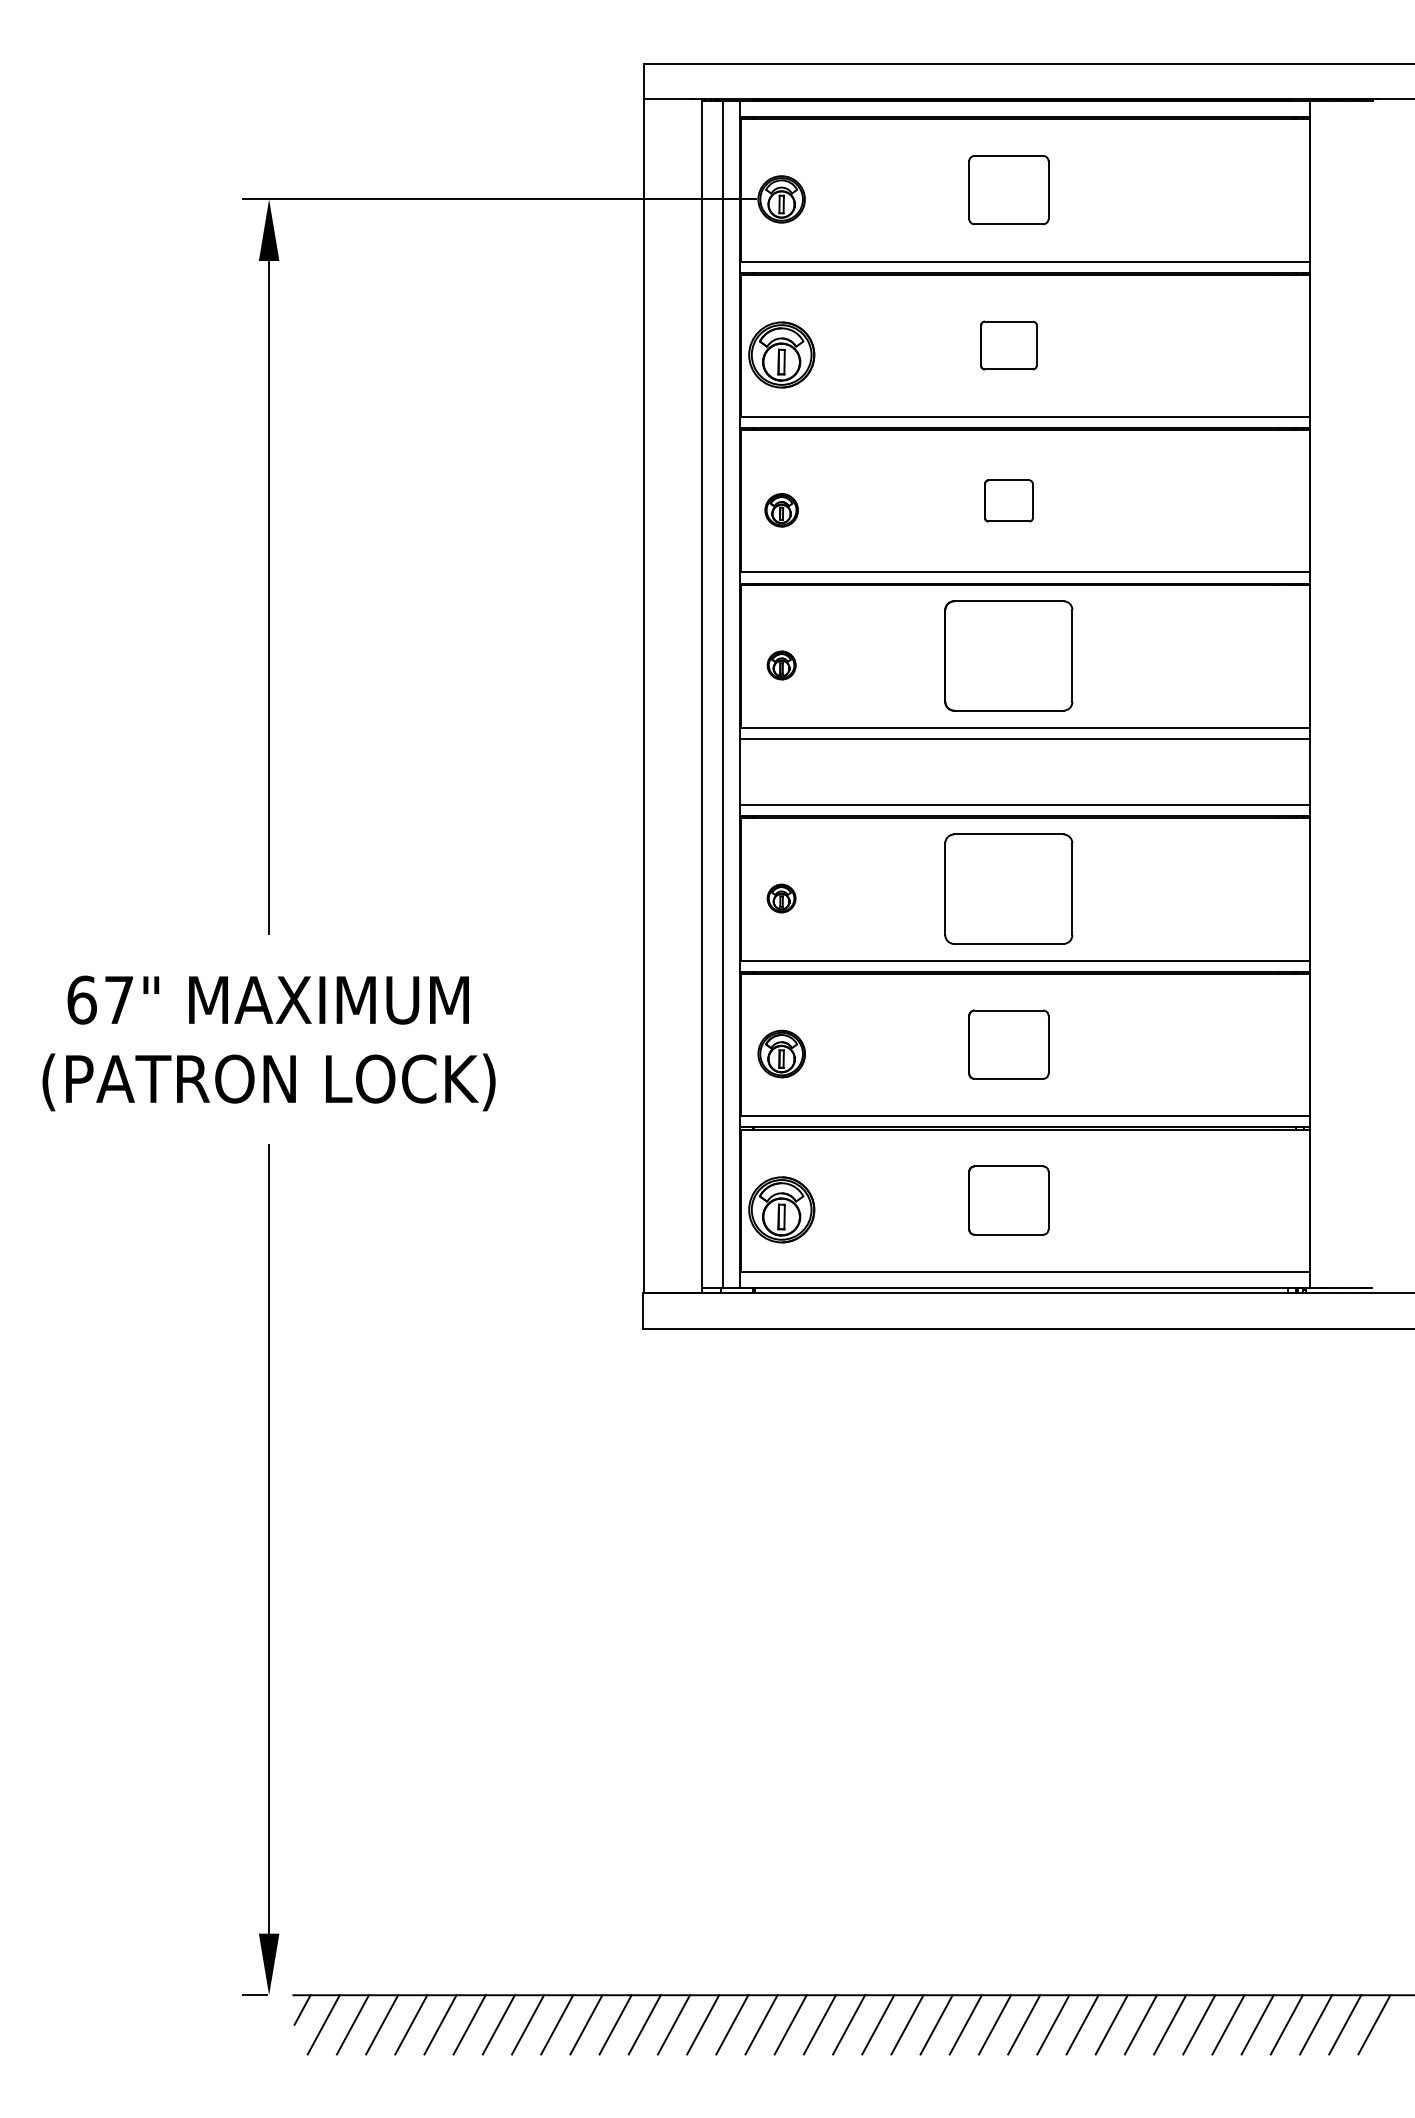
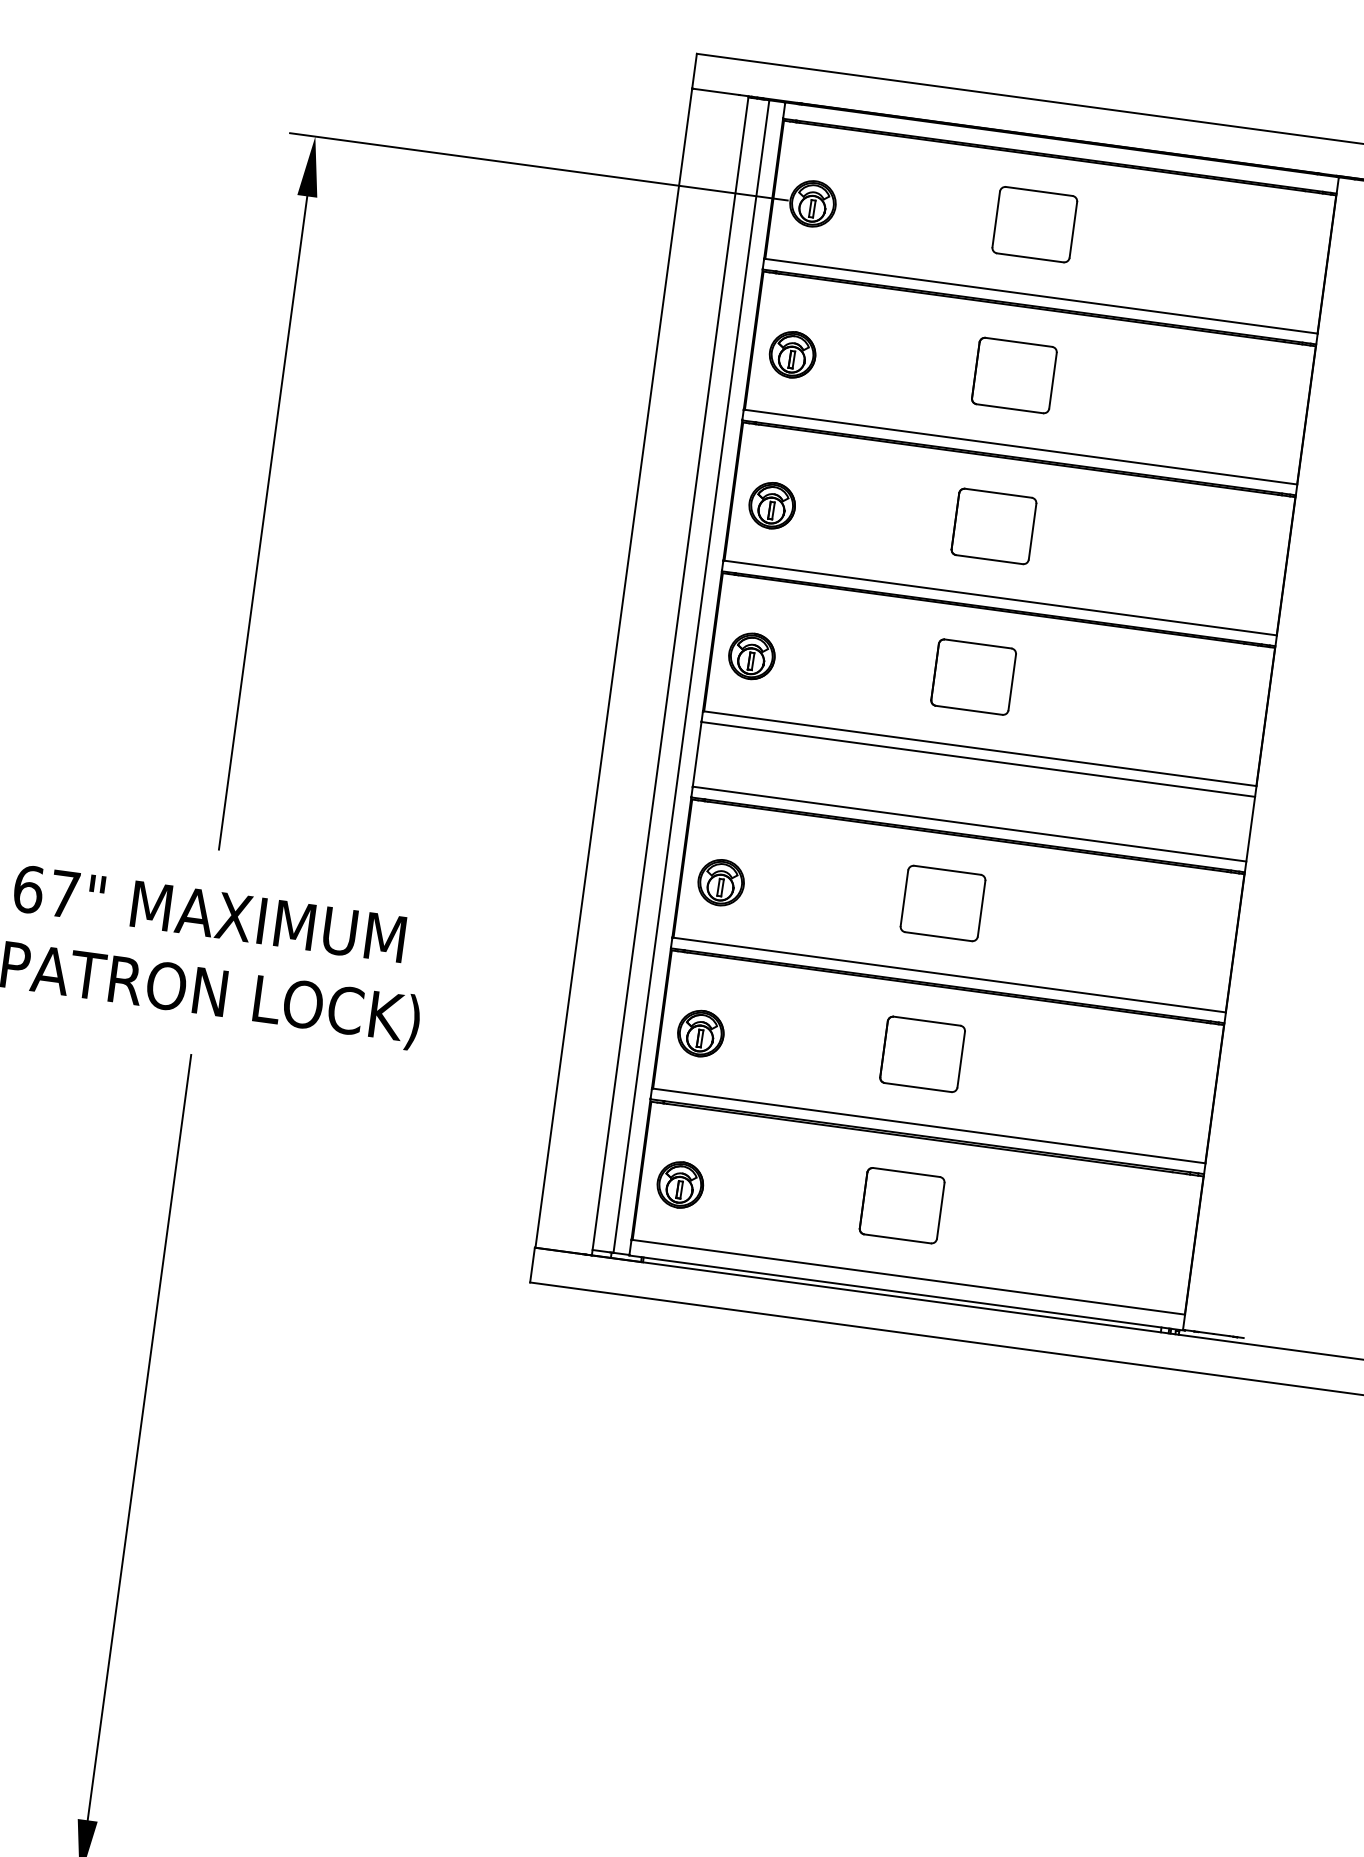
part: (1008, 345) -> (1014, 375), size x1.43
part: (781, 354) -> (792, 354), size x0.71
part: (1008, 500) -> (993, 525), size x1.67
part: (781, 510) -> (771, 505), size x1.43
part: (1008, 656) -> (973, 677), size x0.62
part: (781, 665) -> (751, 656), size x1.67
part: (1008, 889) -> (942, 903), size x0.62
part: (781, 898) -> (721, 882), size x1.67
part: (781, 1209) -> (680, 1184), size x0.71

